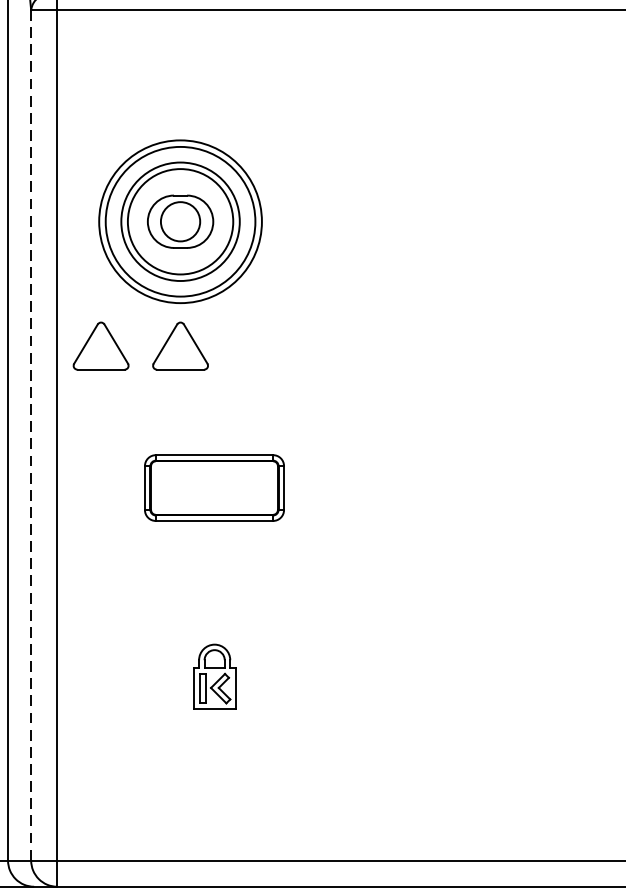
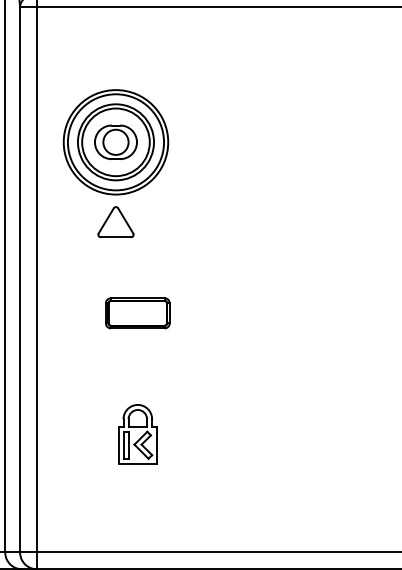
part: (100, 346) -> (64, 222), removed
line: (31, 435) -> (20, 279), dashed -> solid
part: (214, 488) -> (137, 313), size x0.71
part: (214, 676) -> (137, 434), size x1.43

